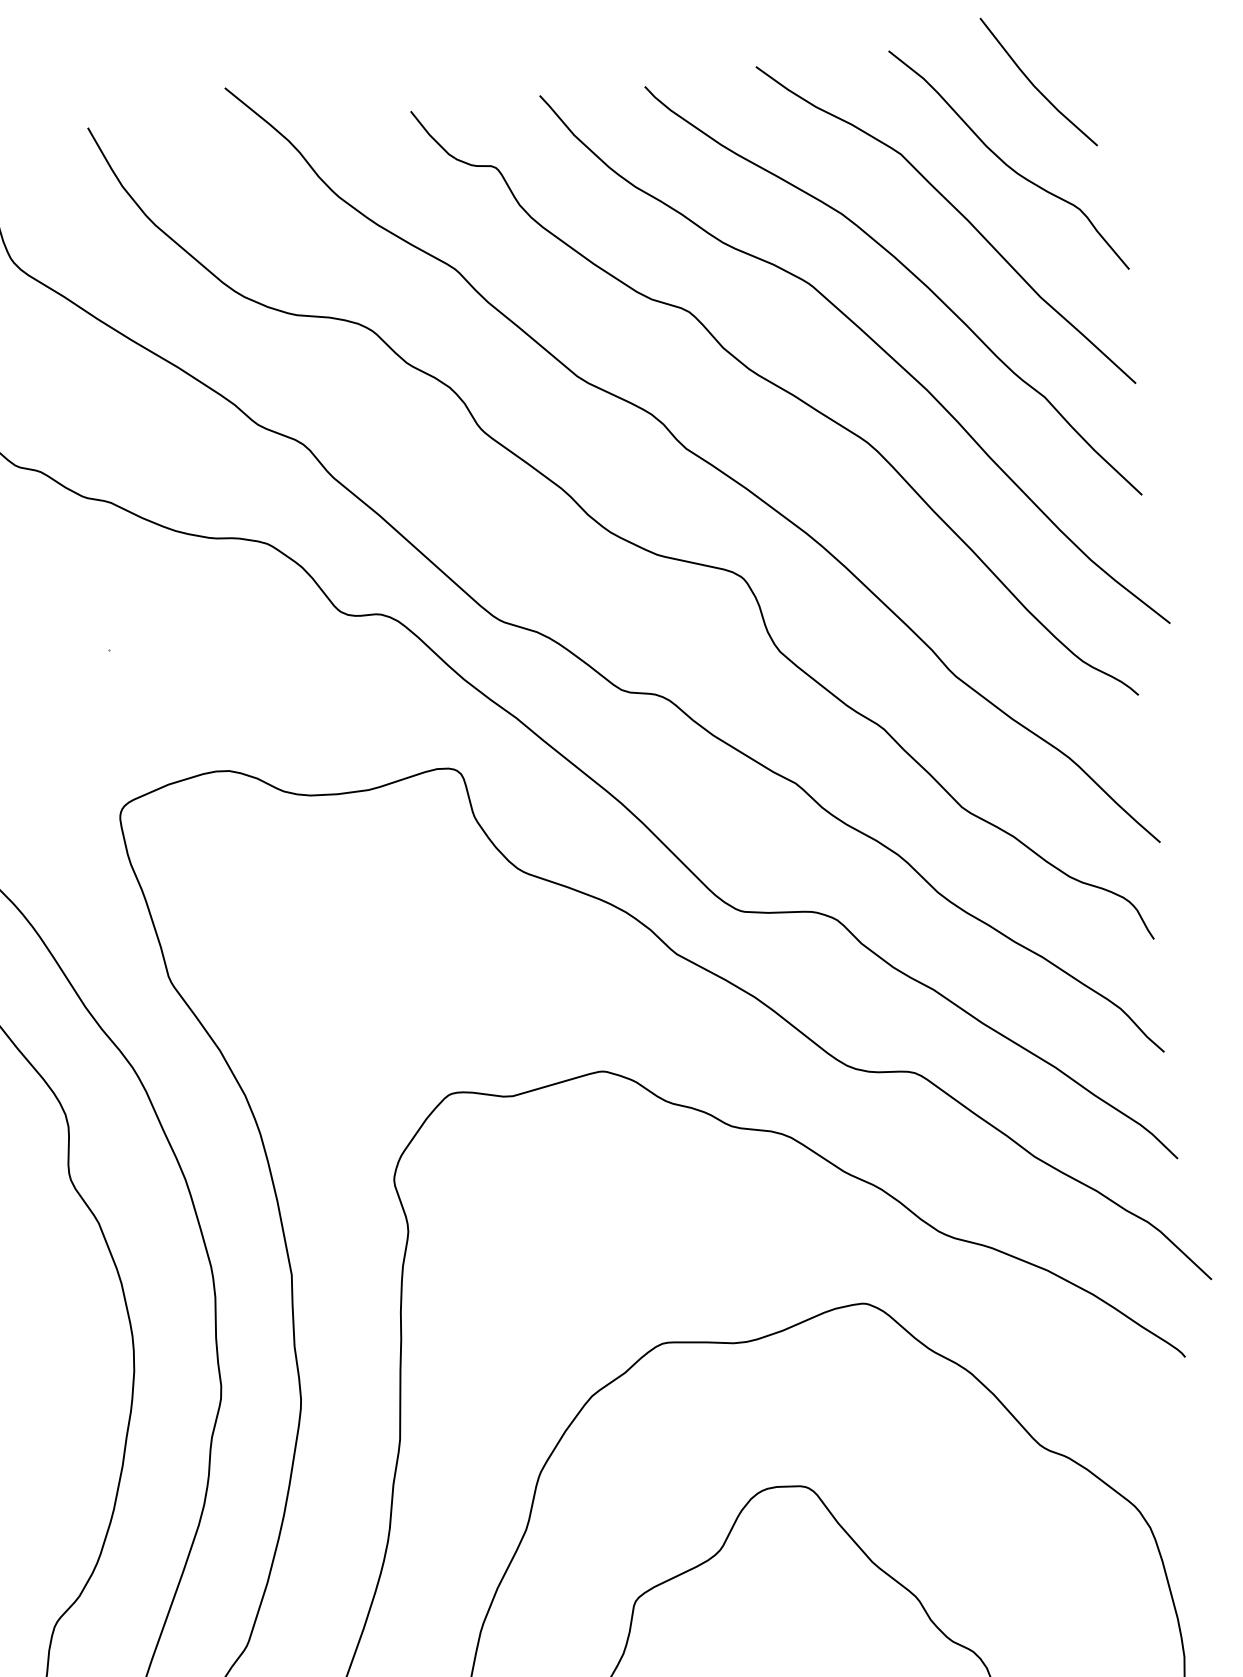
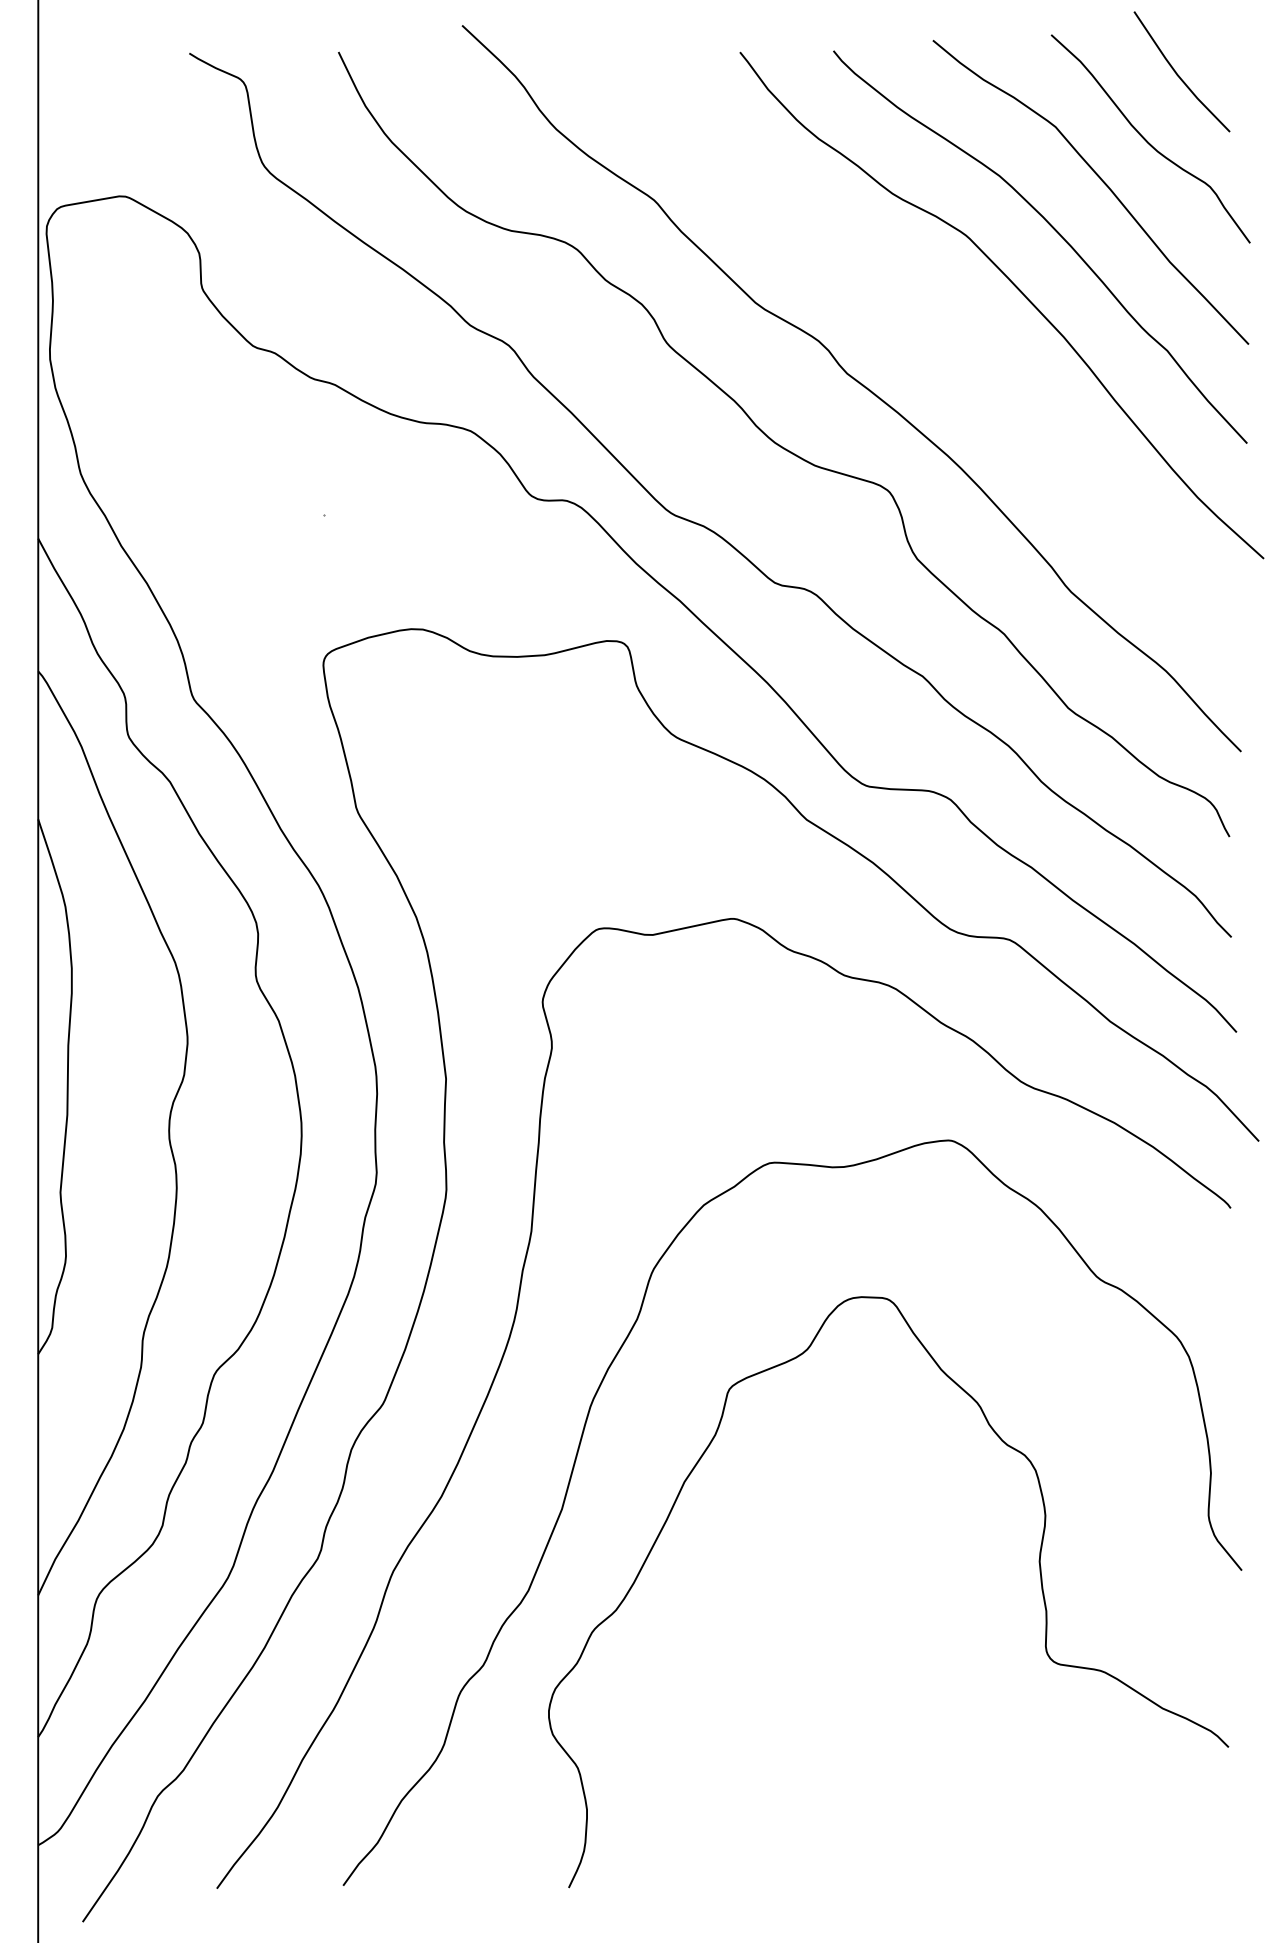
curve: (780, 389) -> (934, 327), removed

